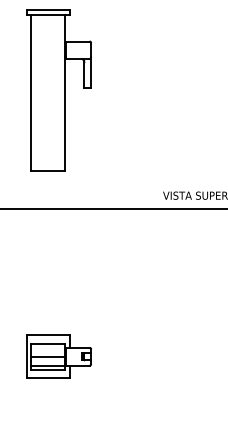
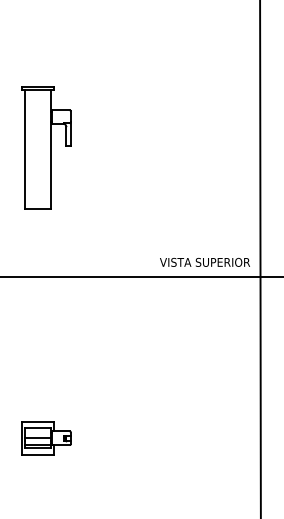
part: (59, 90) -> (46, 147), size x0.7
part: (59, 357) -> (46, 438), size x0.7

